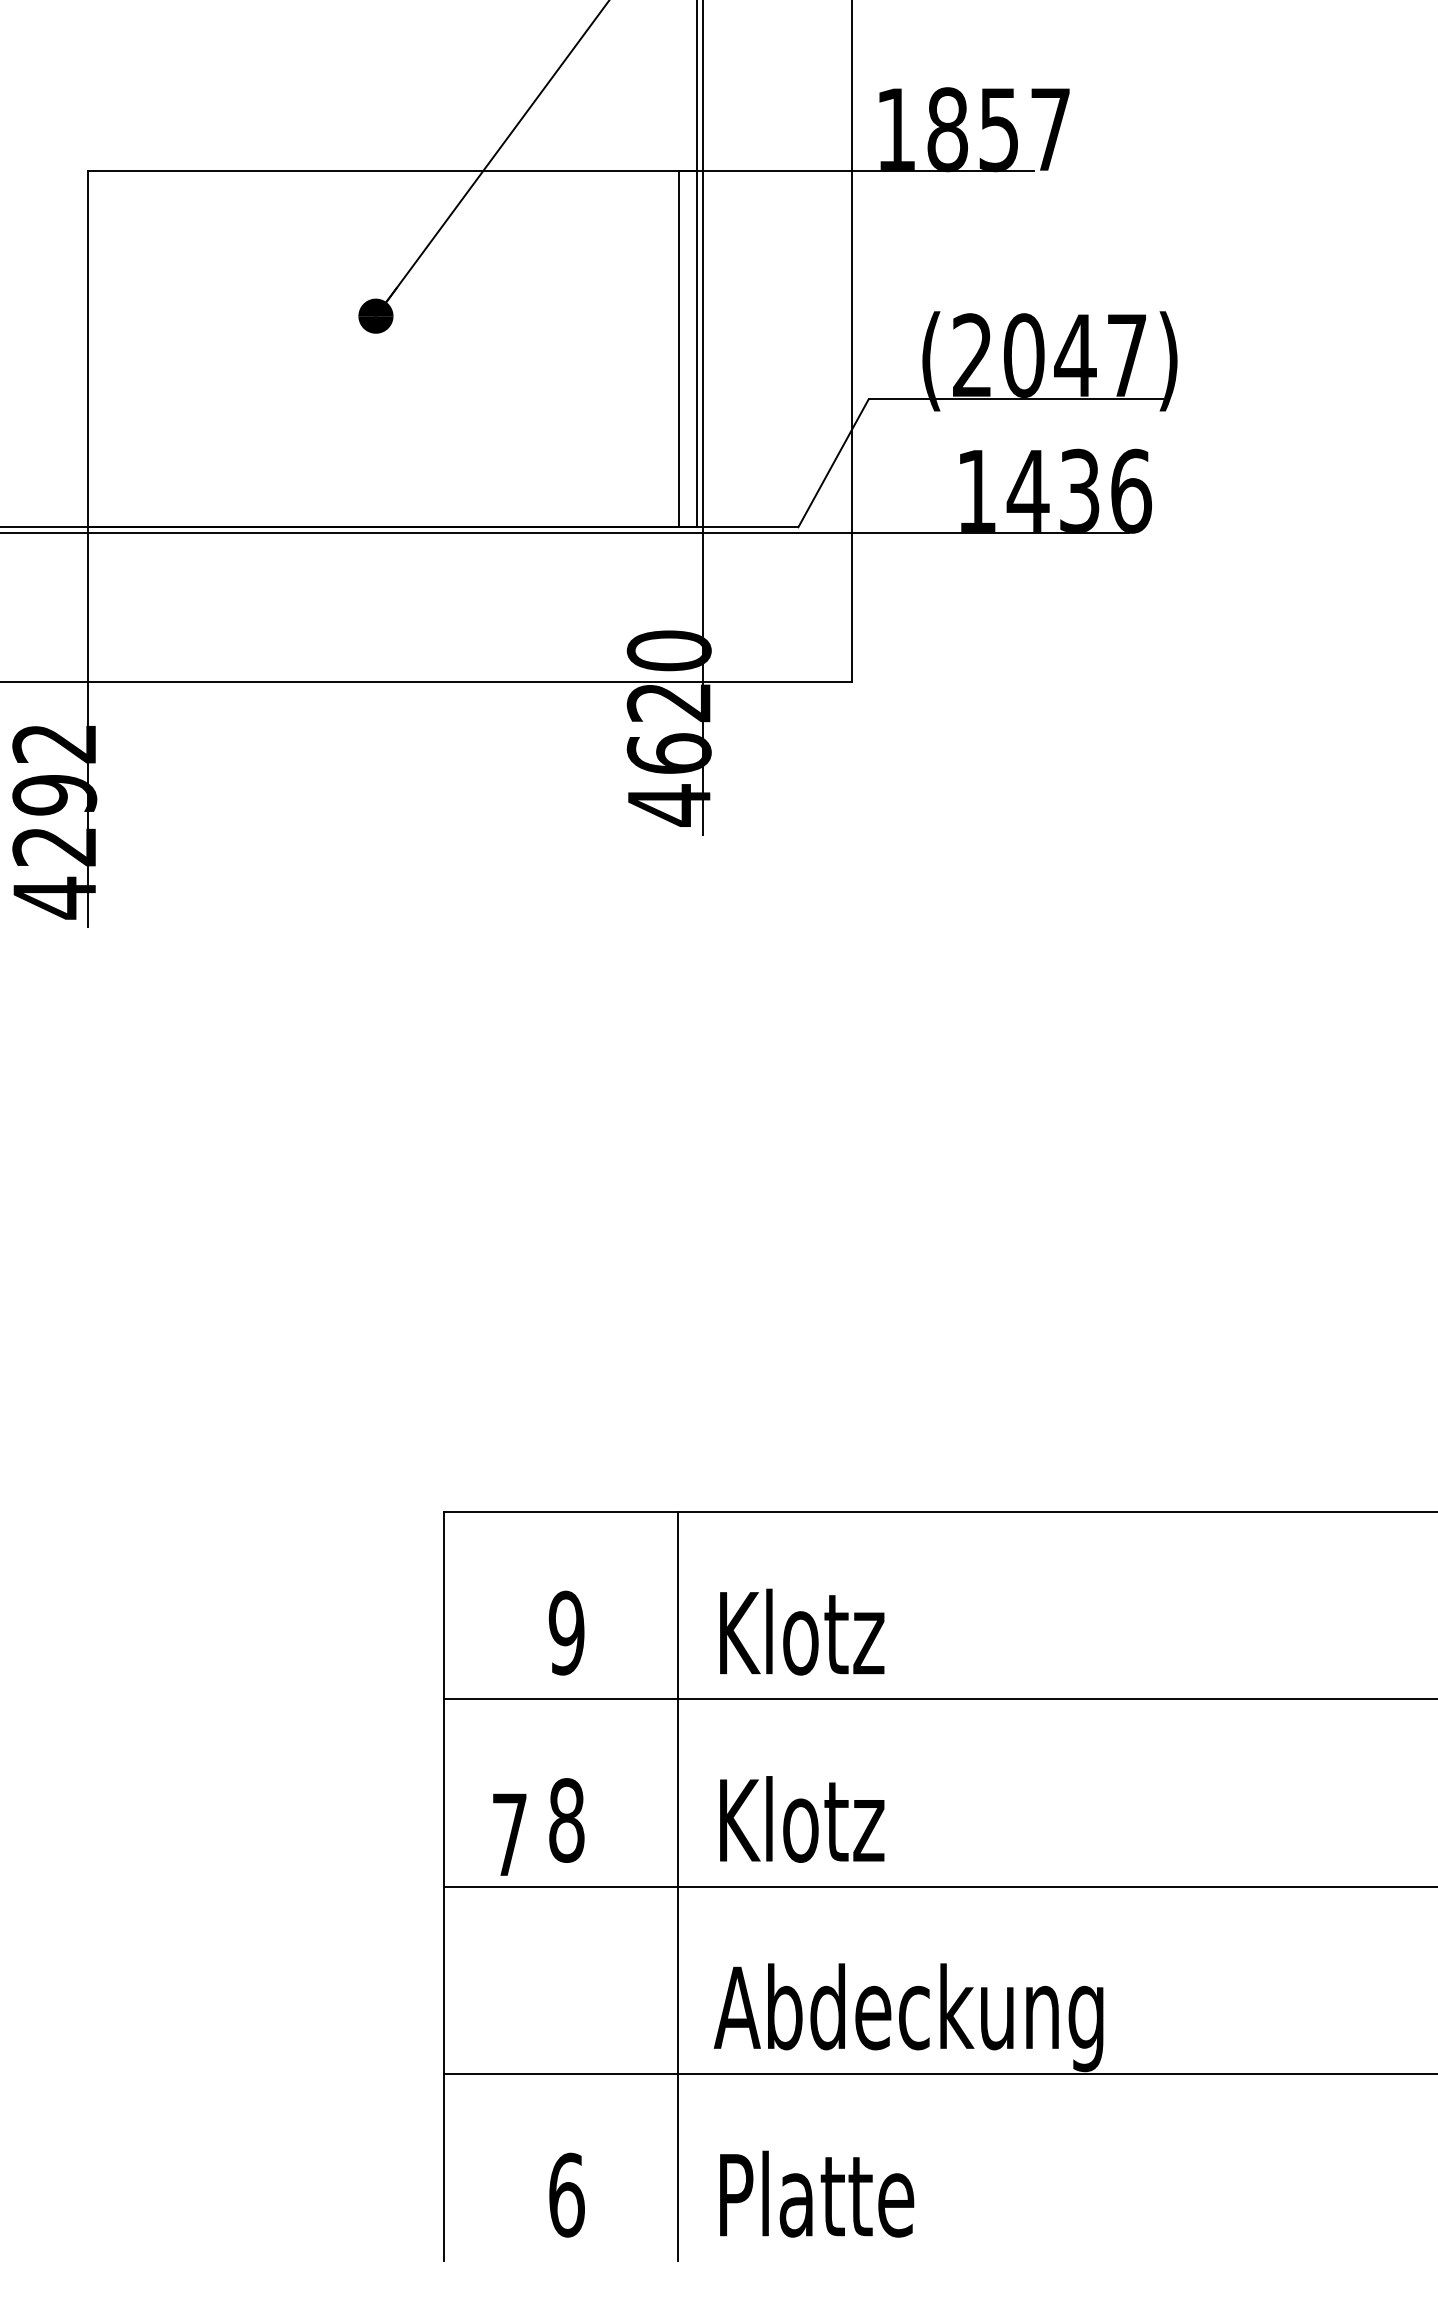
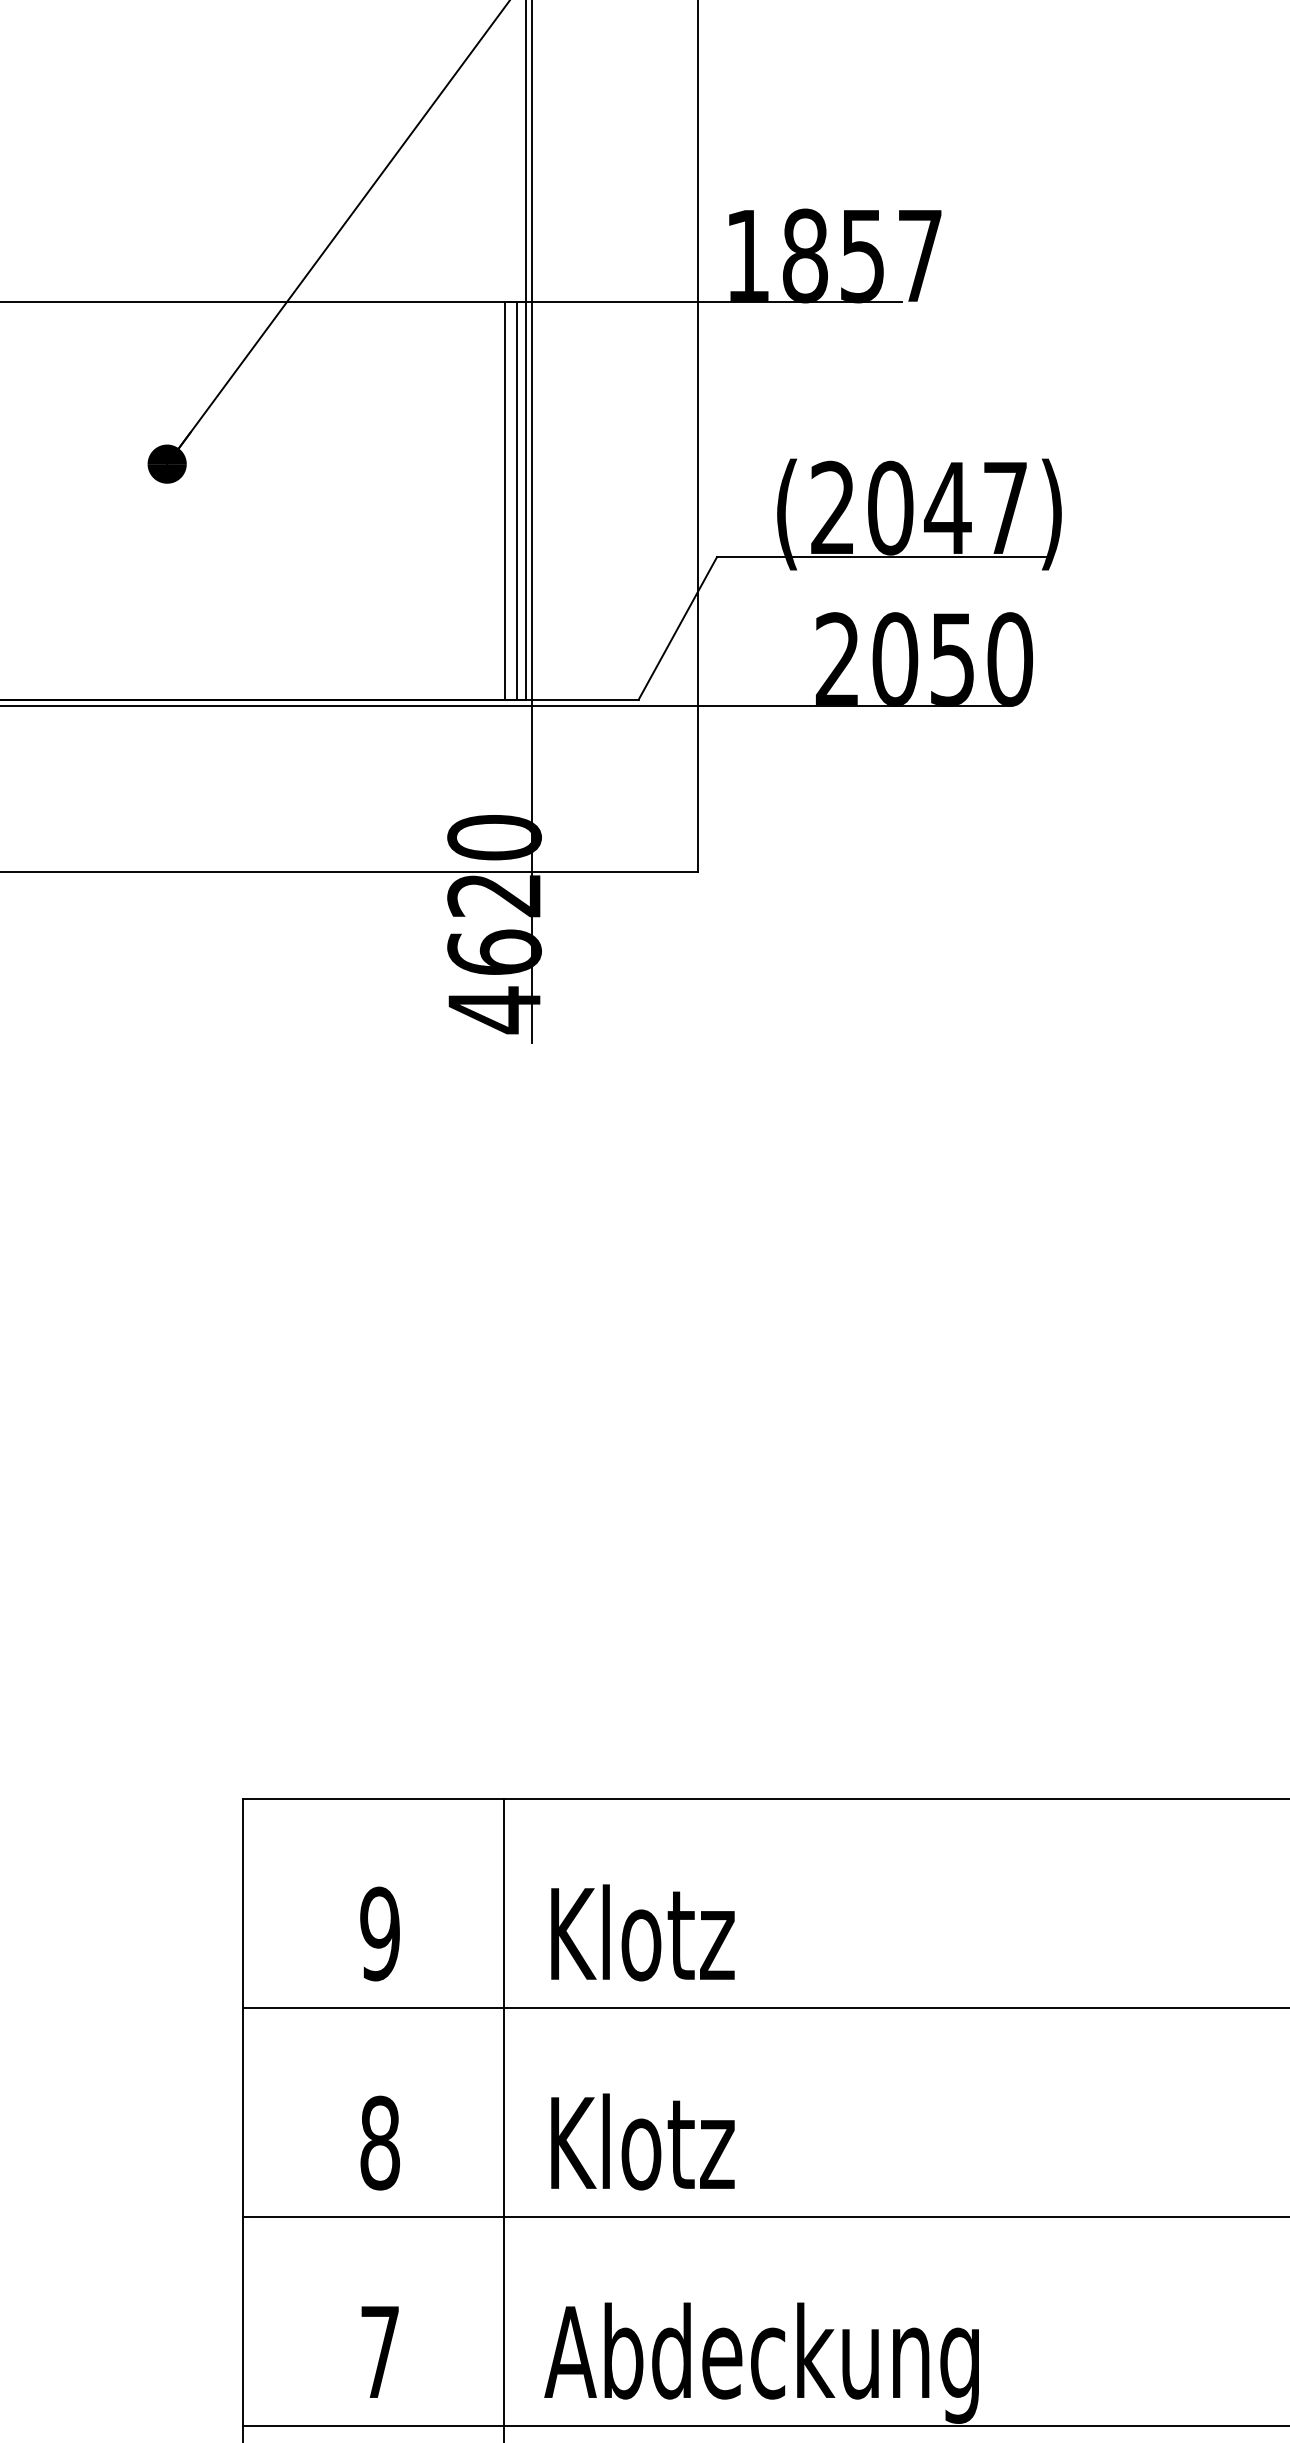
line: (689, 349) -> (517, 501), added
text: (1054, 490) -> (924, 658), 1436 -> 2050
text: (509, 1834) -> (379, 2351), moved

